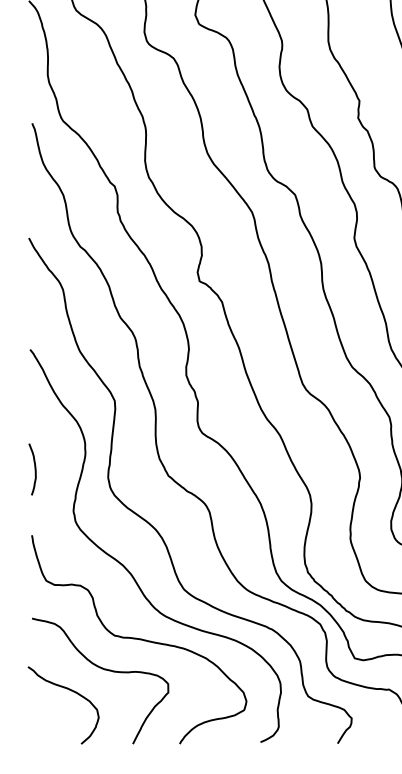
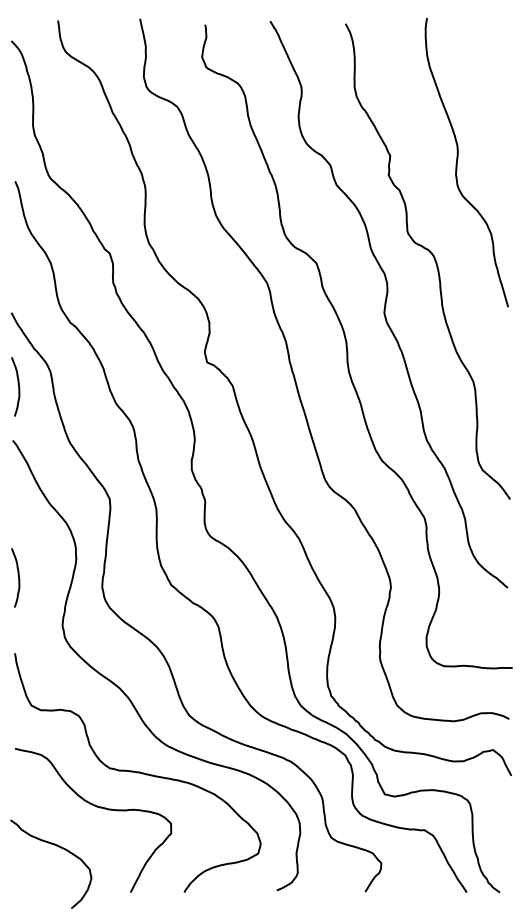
curve: (35, 302) -> (18, 386), added
curve: (69, 690) -> (58, 847), moved

